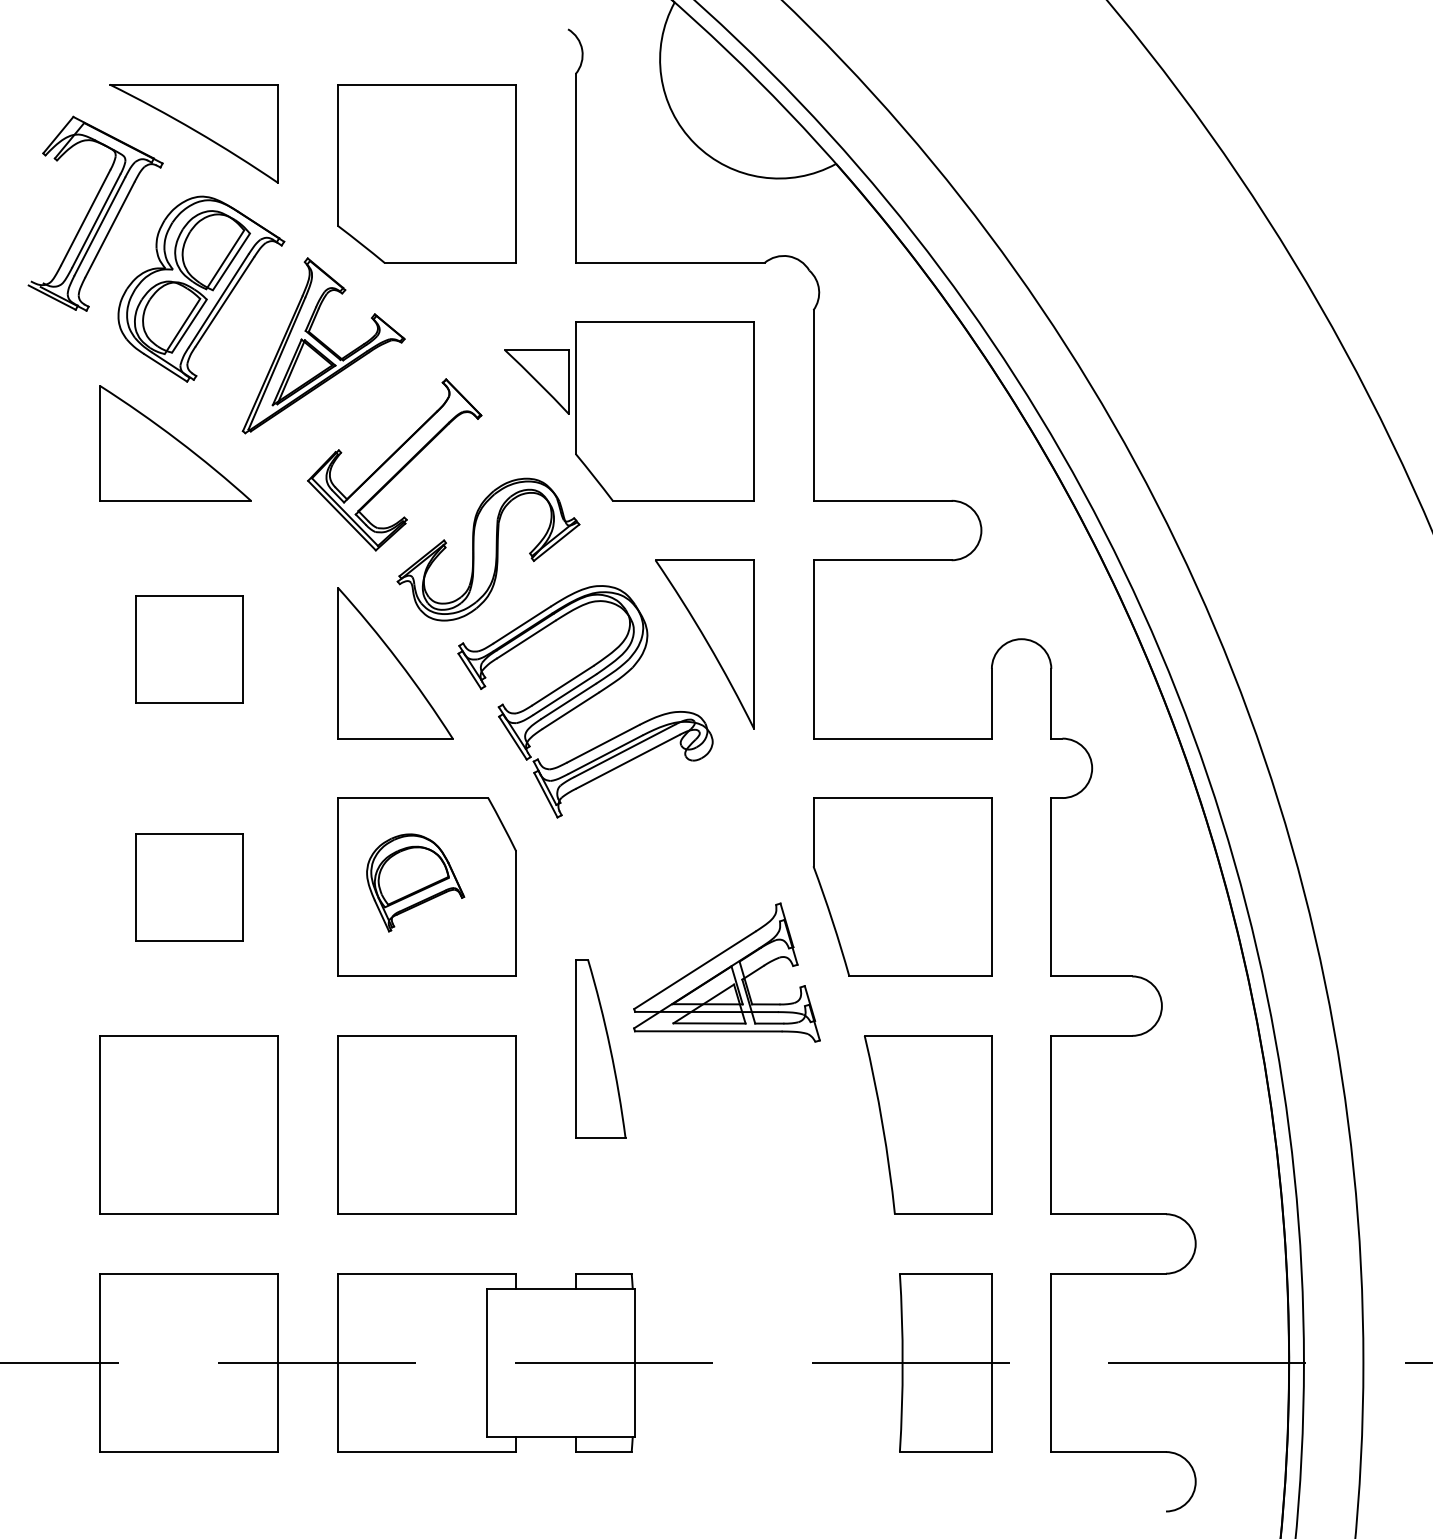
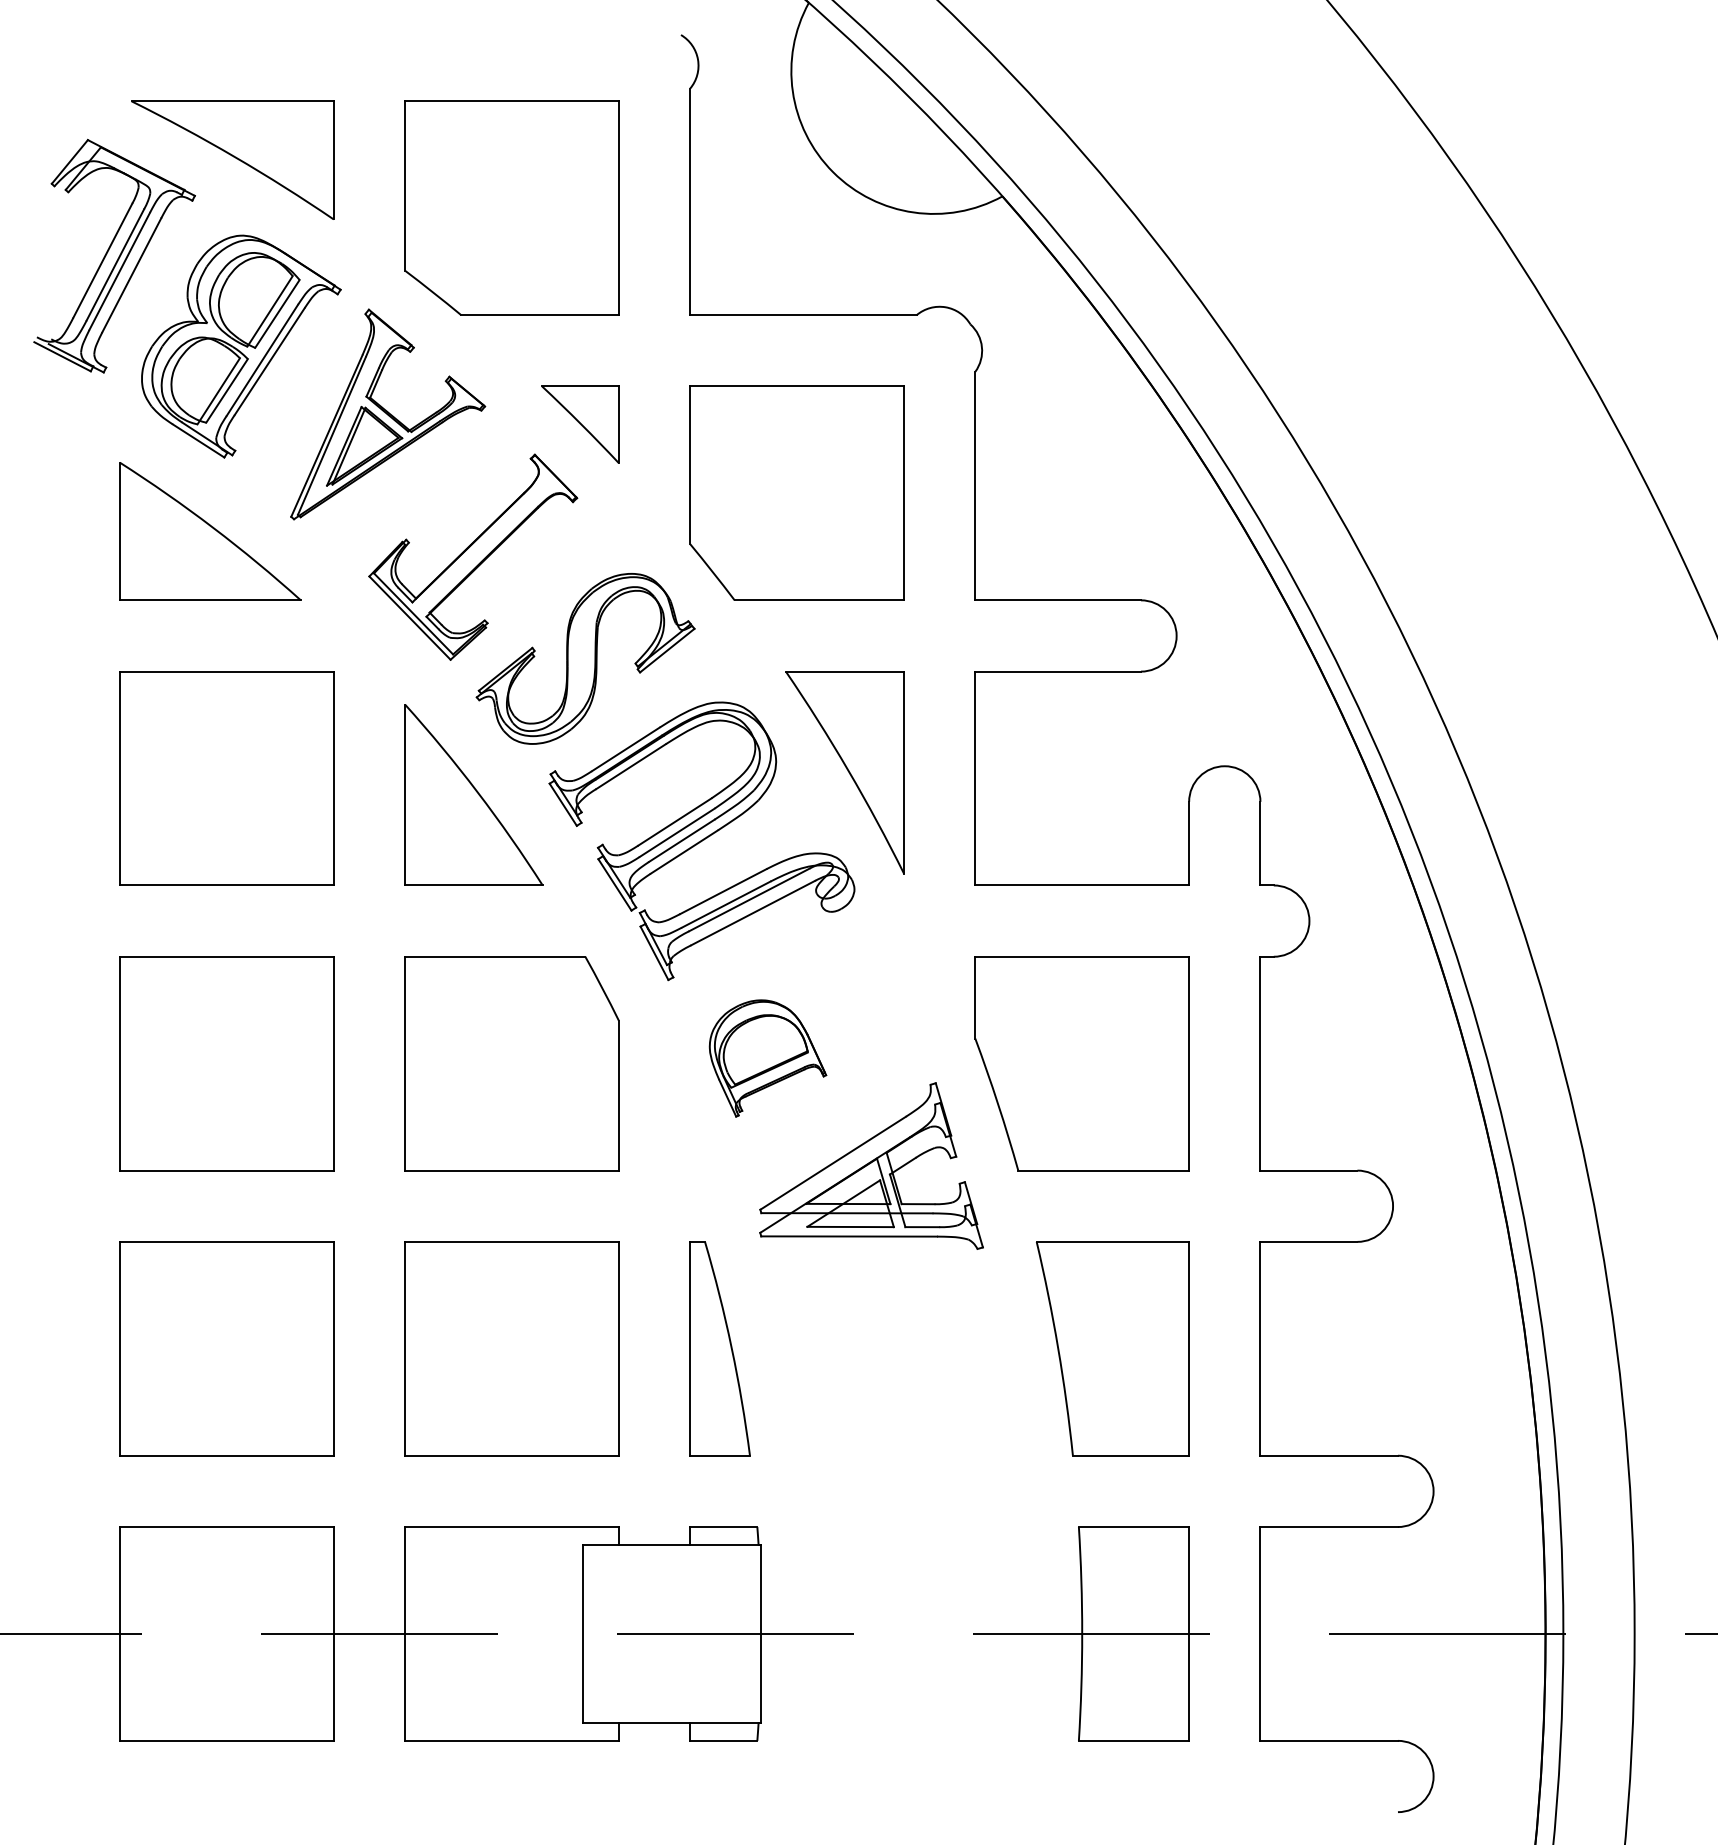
part: (536, 381) -> (579, 423), moved
part: (188, 649) -> (225, 778), size x1.67
part: (415, 882) -> (767, 1057), moved
part: (188, 886) -> (225, 1062), size x1.67
part: (600, 1048) -> (719, 1348), moved

